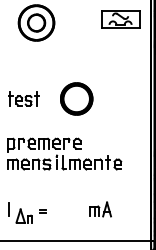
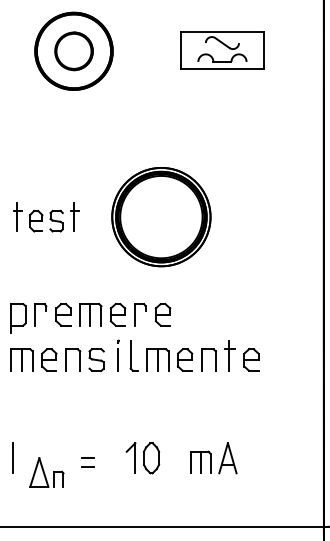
part: (120, 19) -> (222, 50), moved
part: (76, 98) -> (161, 216), size x1.43
part: (67, 209) -> (141, 458), added

